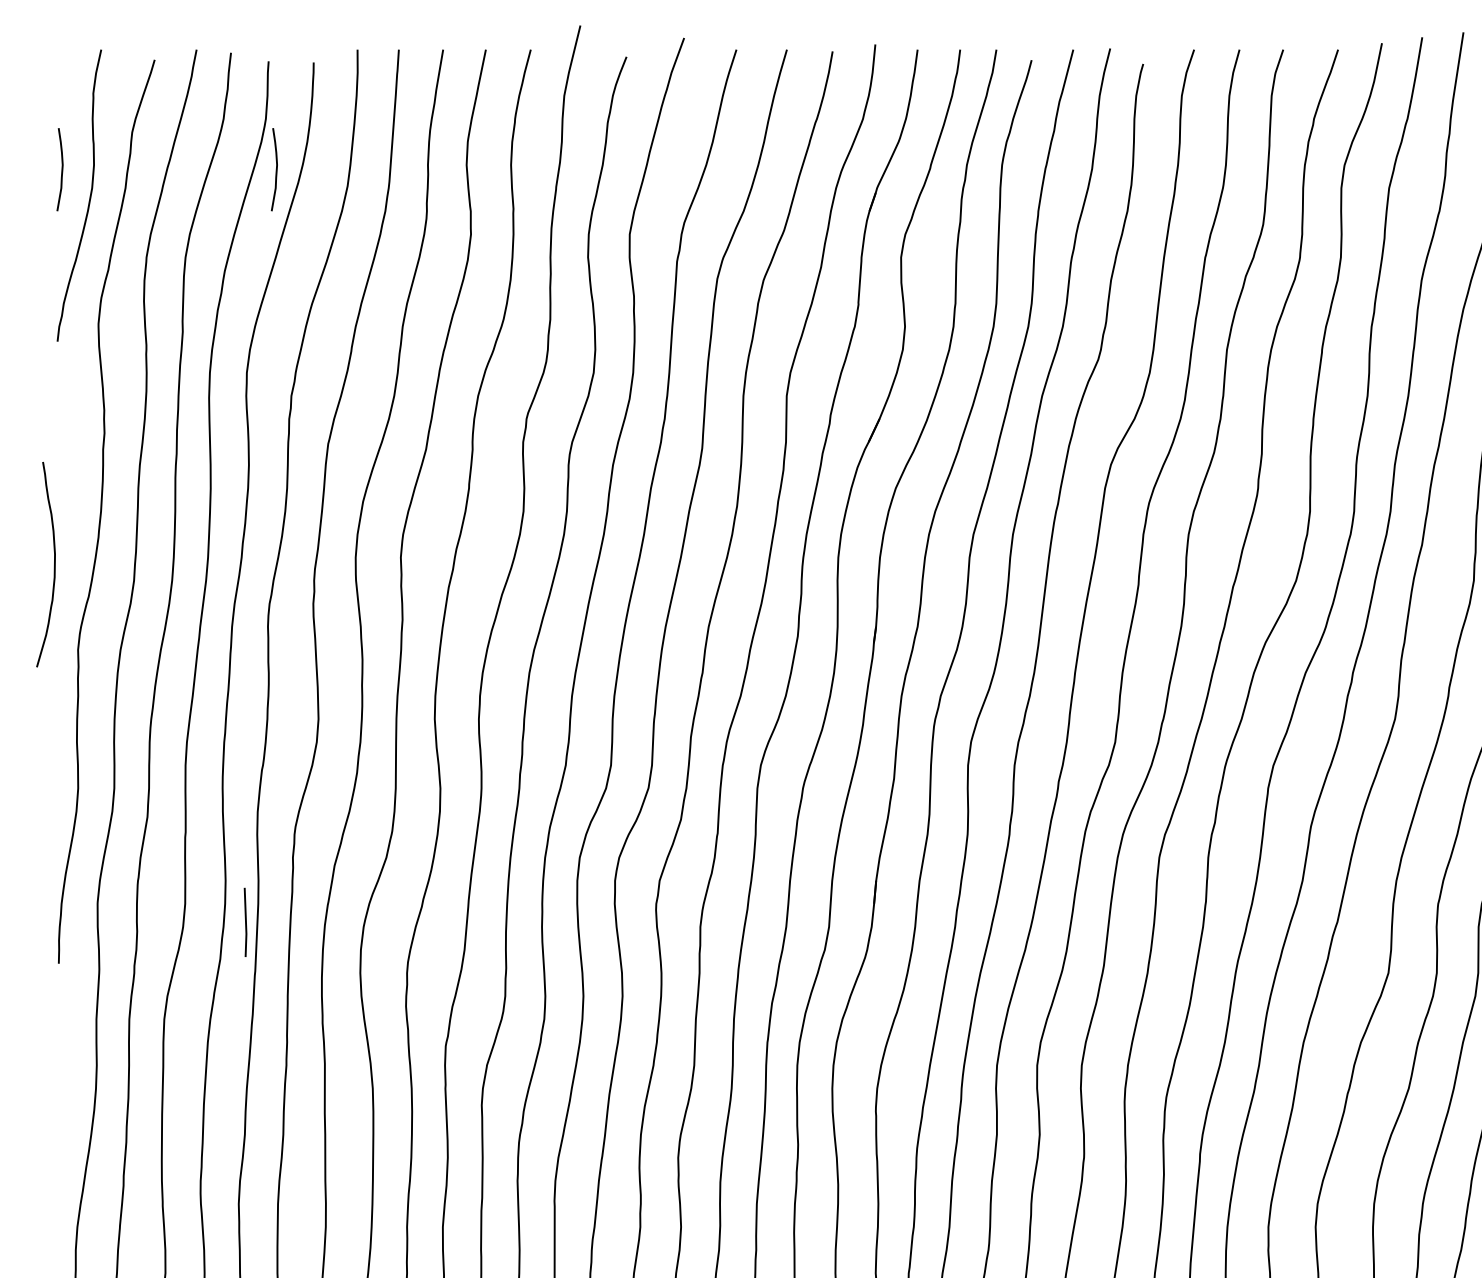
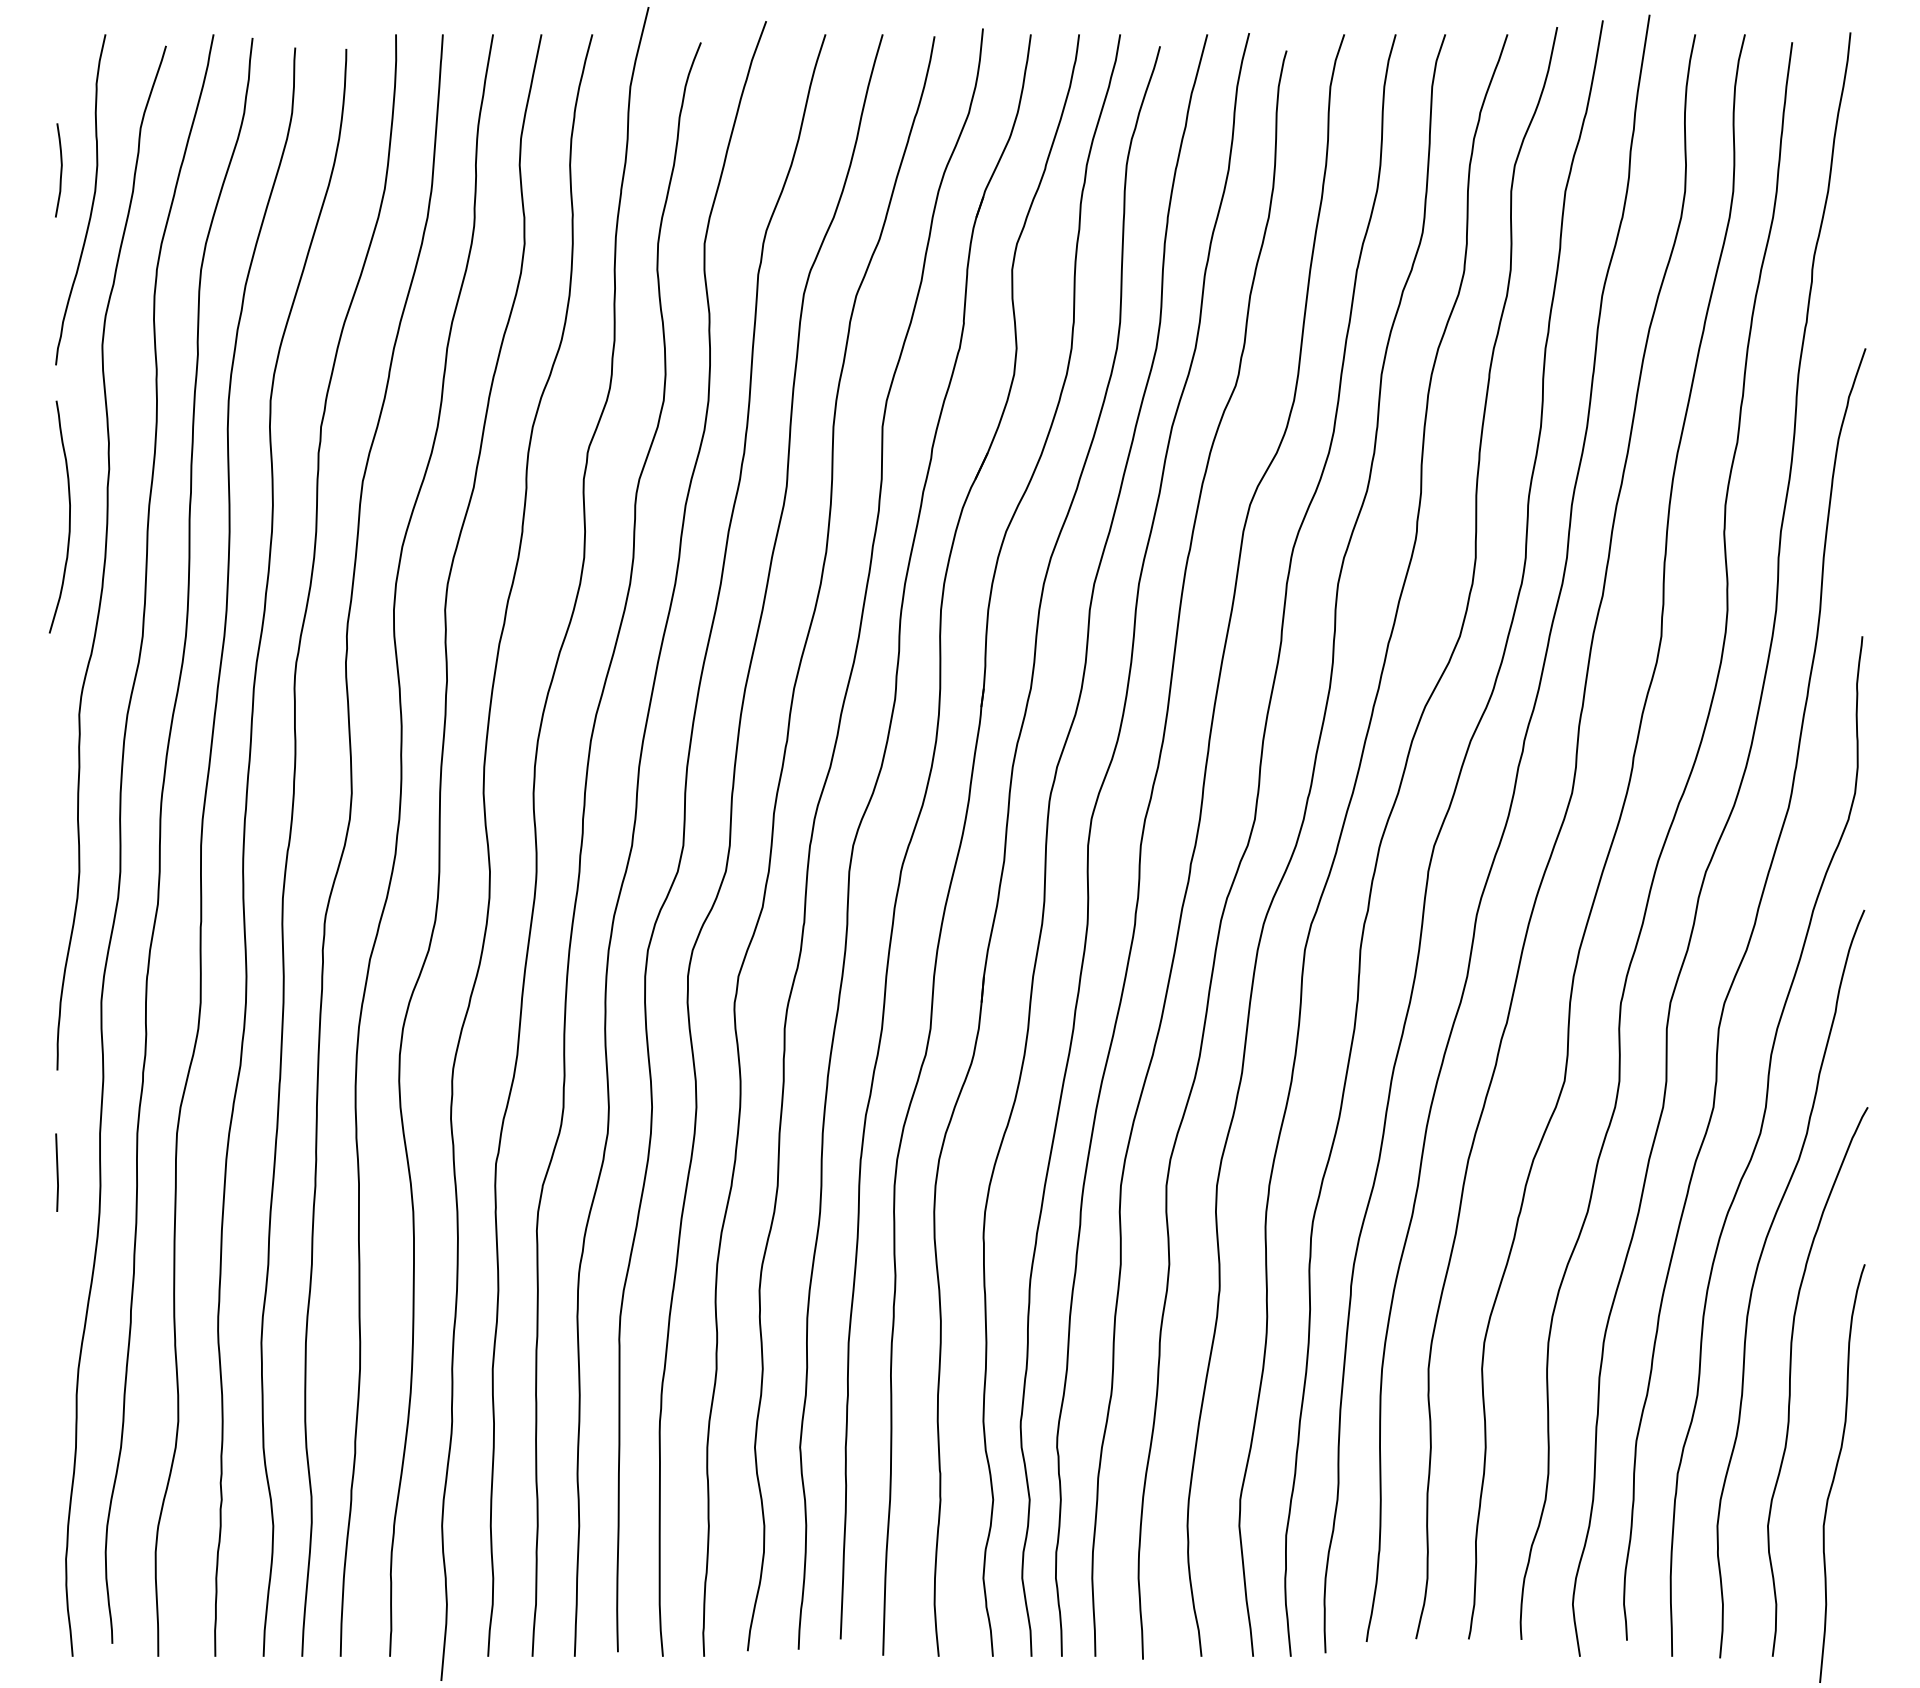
curve: (275, 169) -> (303, 170), removed
curve: (54, 564) -> (69, 516), moved
line: (245, 922) -> (56, 1172), moved

